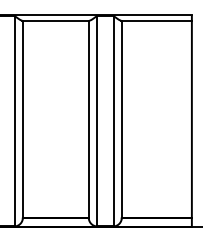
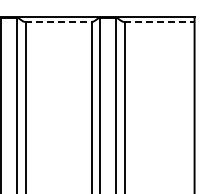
line: (55, 20) -> (58, 21), solid -> dashed
line: (157, 20) -> (160, 21), solid -> dashed

